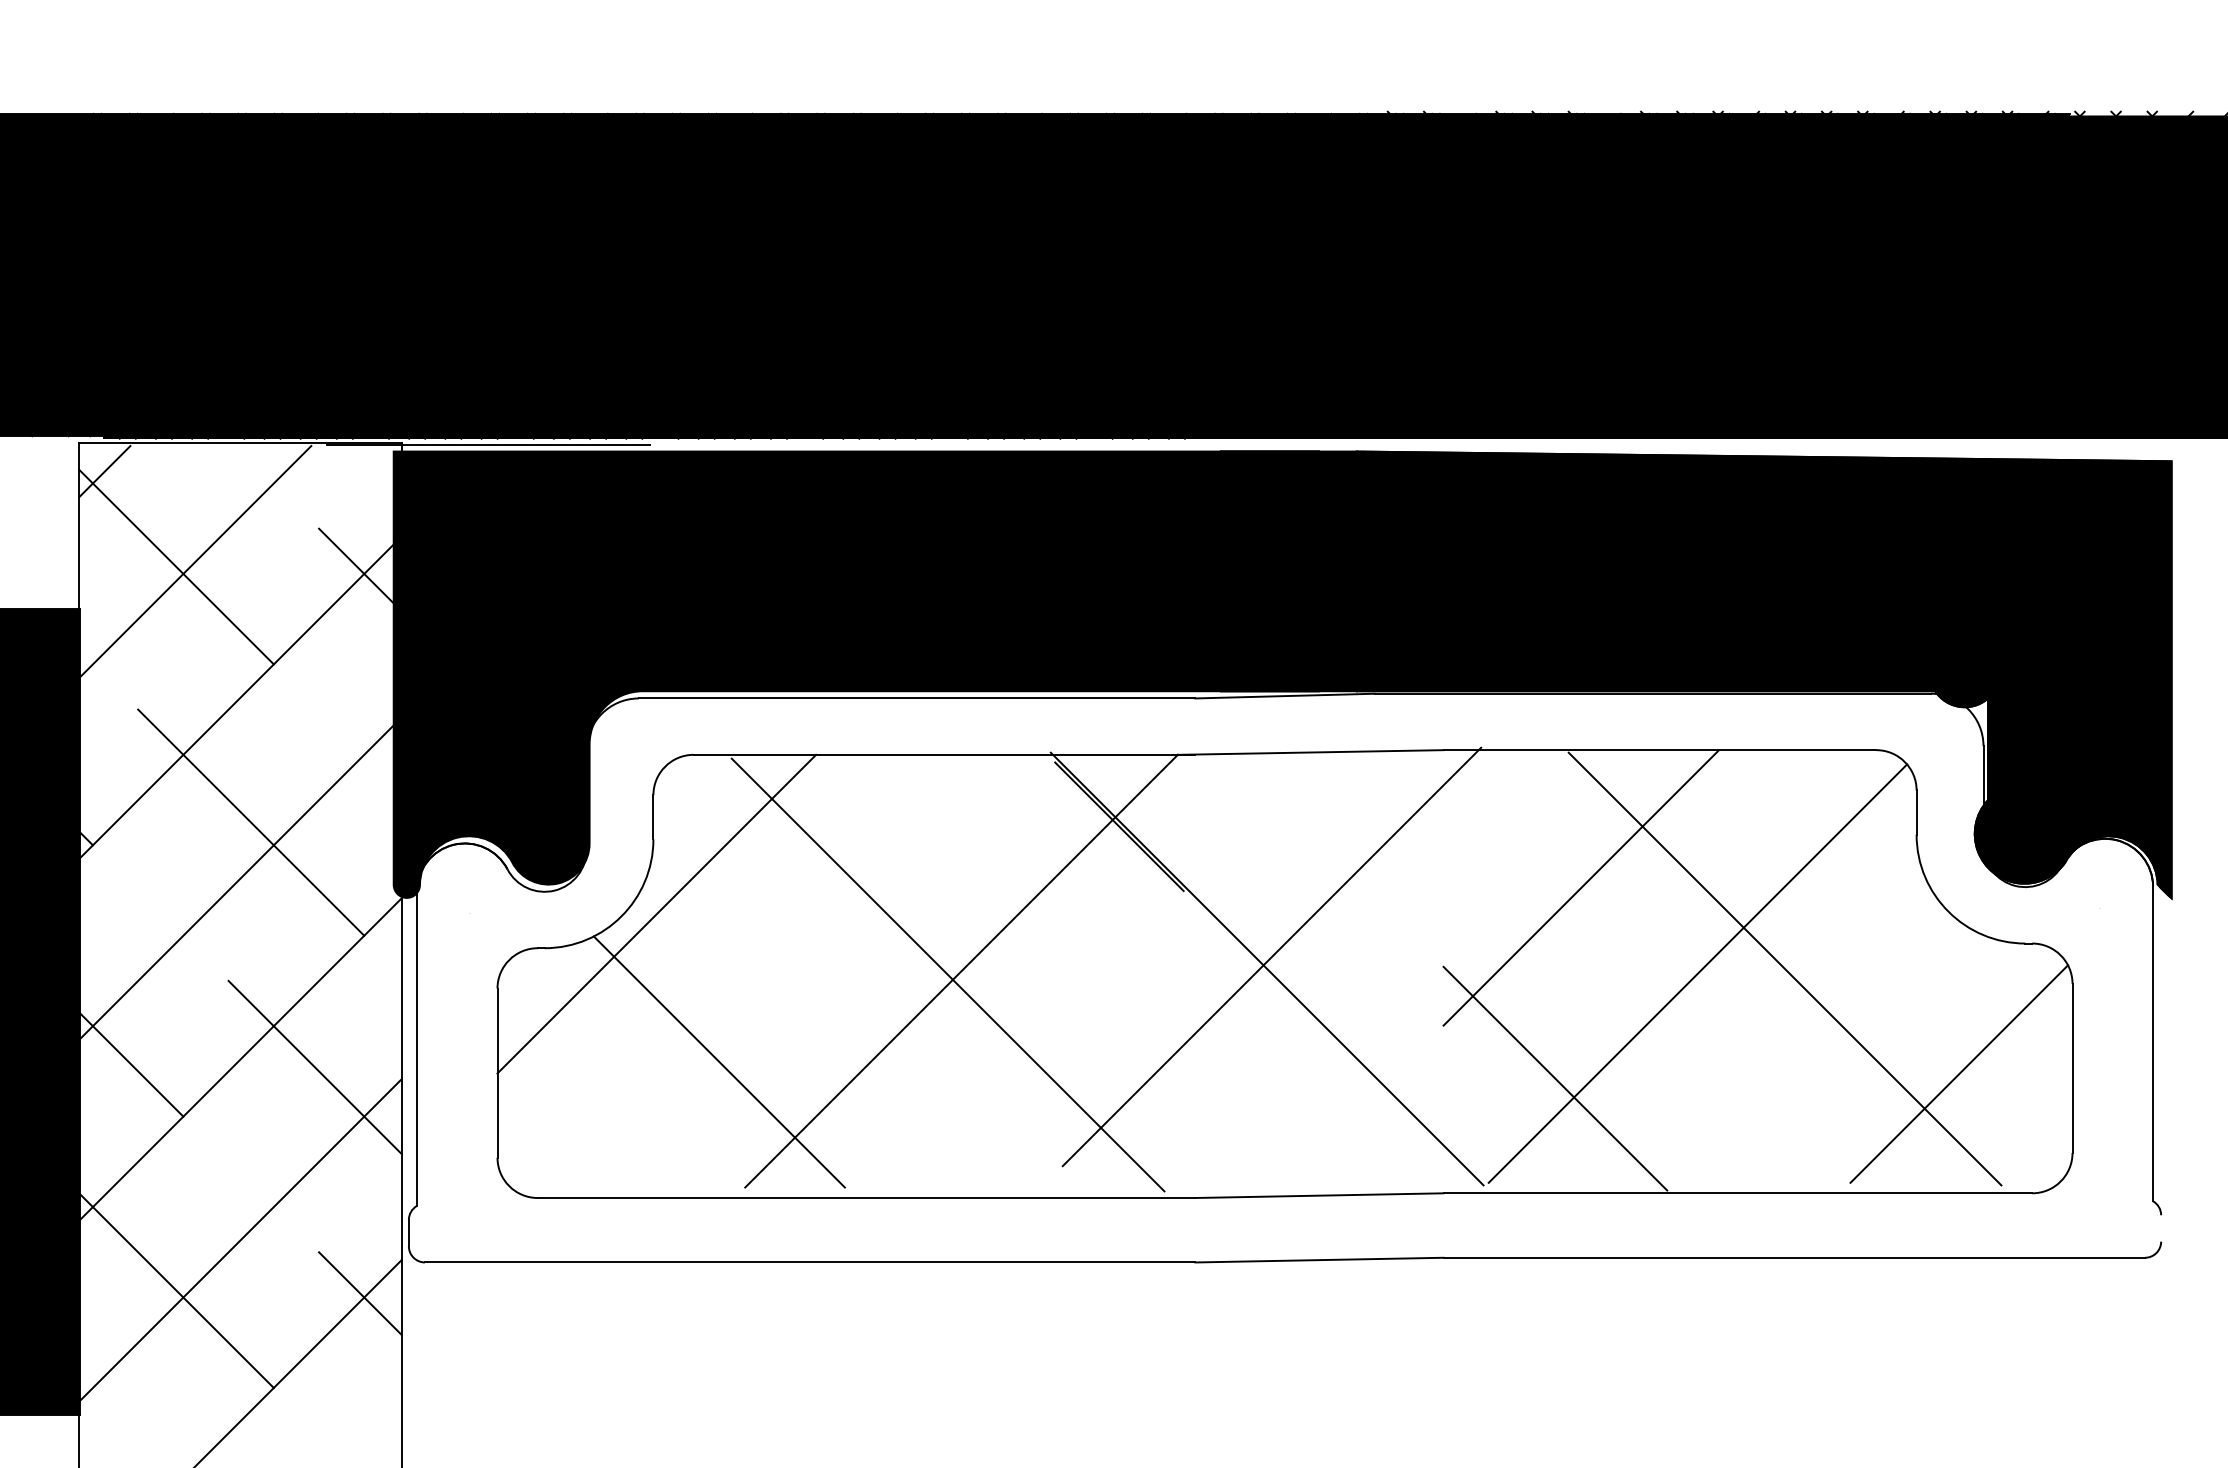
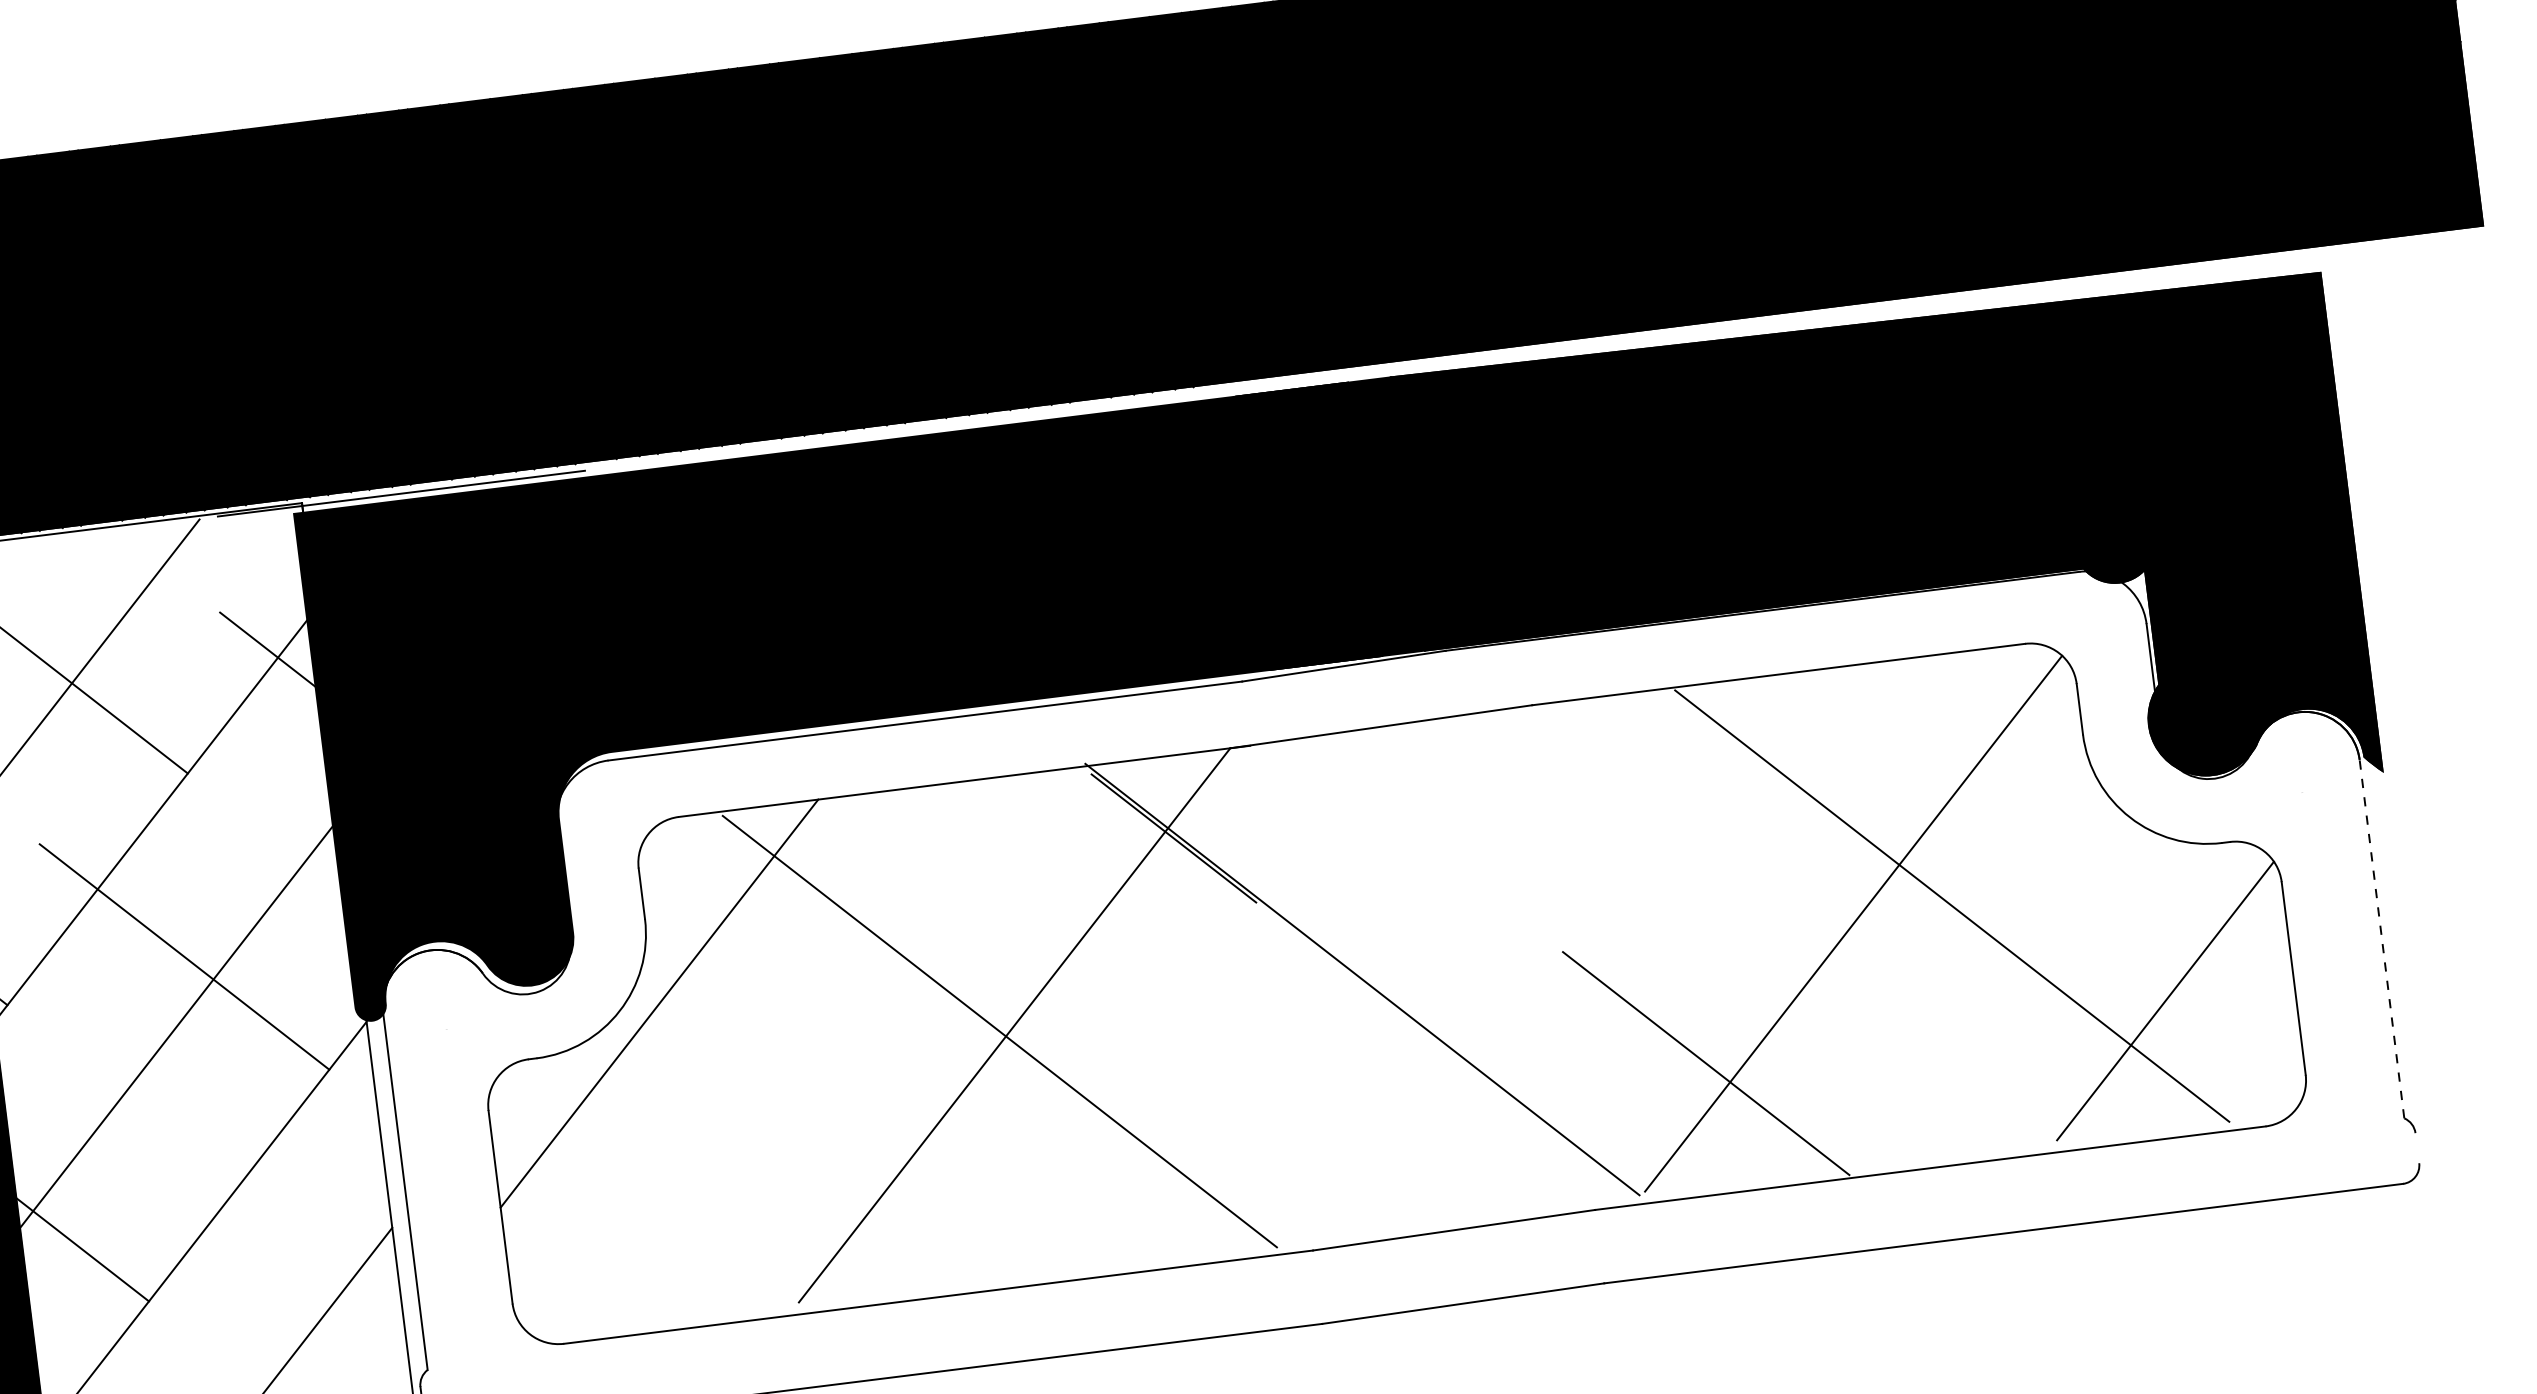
line: (1581, 887) -> (1708, 842), removed
line: (1271, 956) -> (1365, 964), removed
line: (2153, 1043) -> (2382, 938), solid -> dashed
line: (718, 1061) -> (750, 1162), removed
line: (314, 1067) -> (291, 1226), removed

